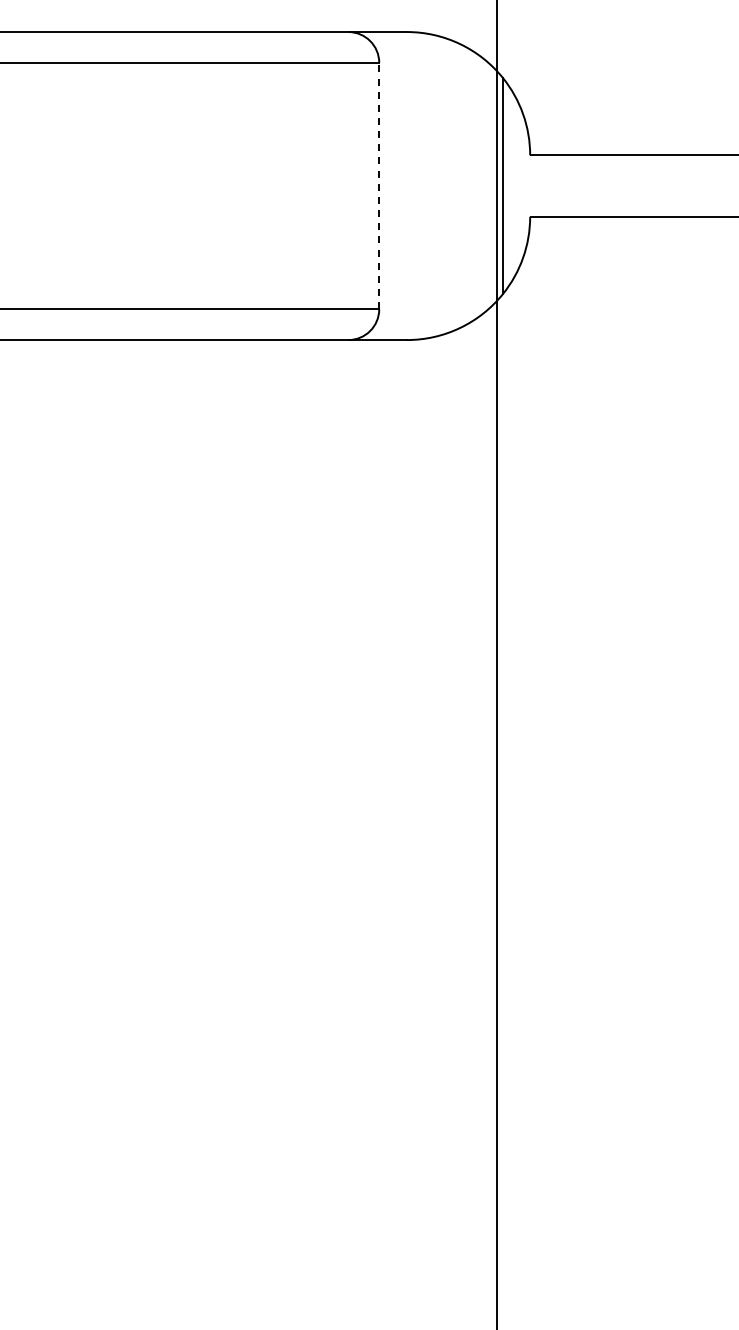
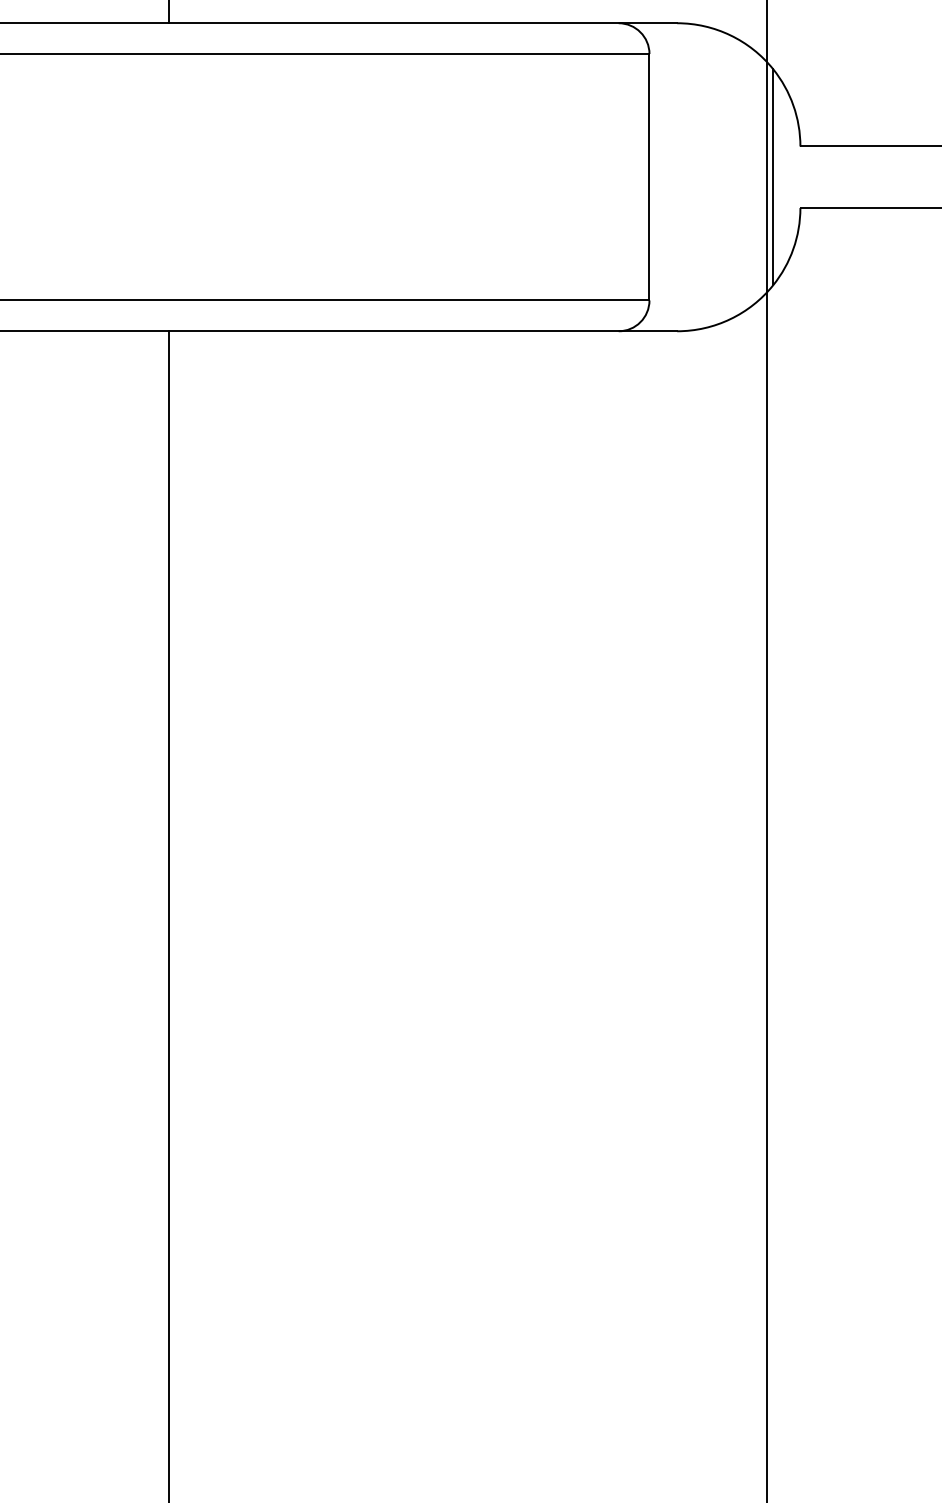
line: (379, 185) -> (649, 176), dashed -> solid

